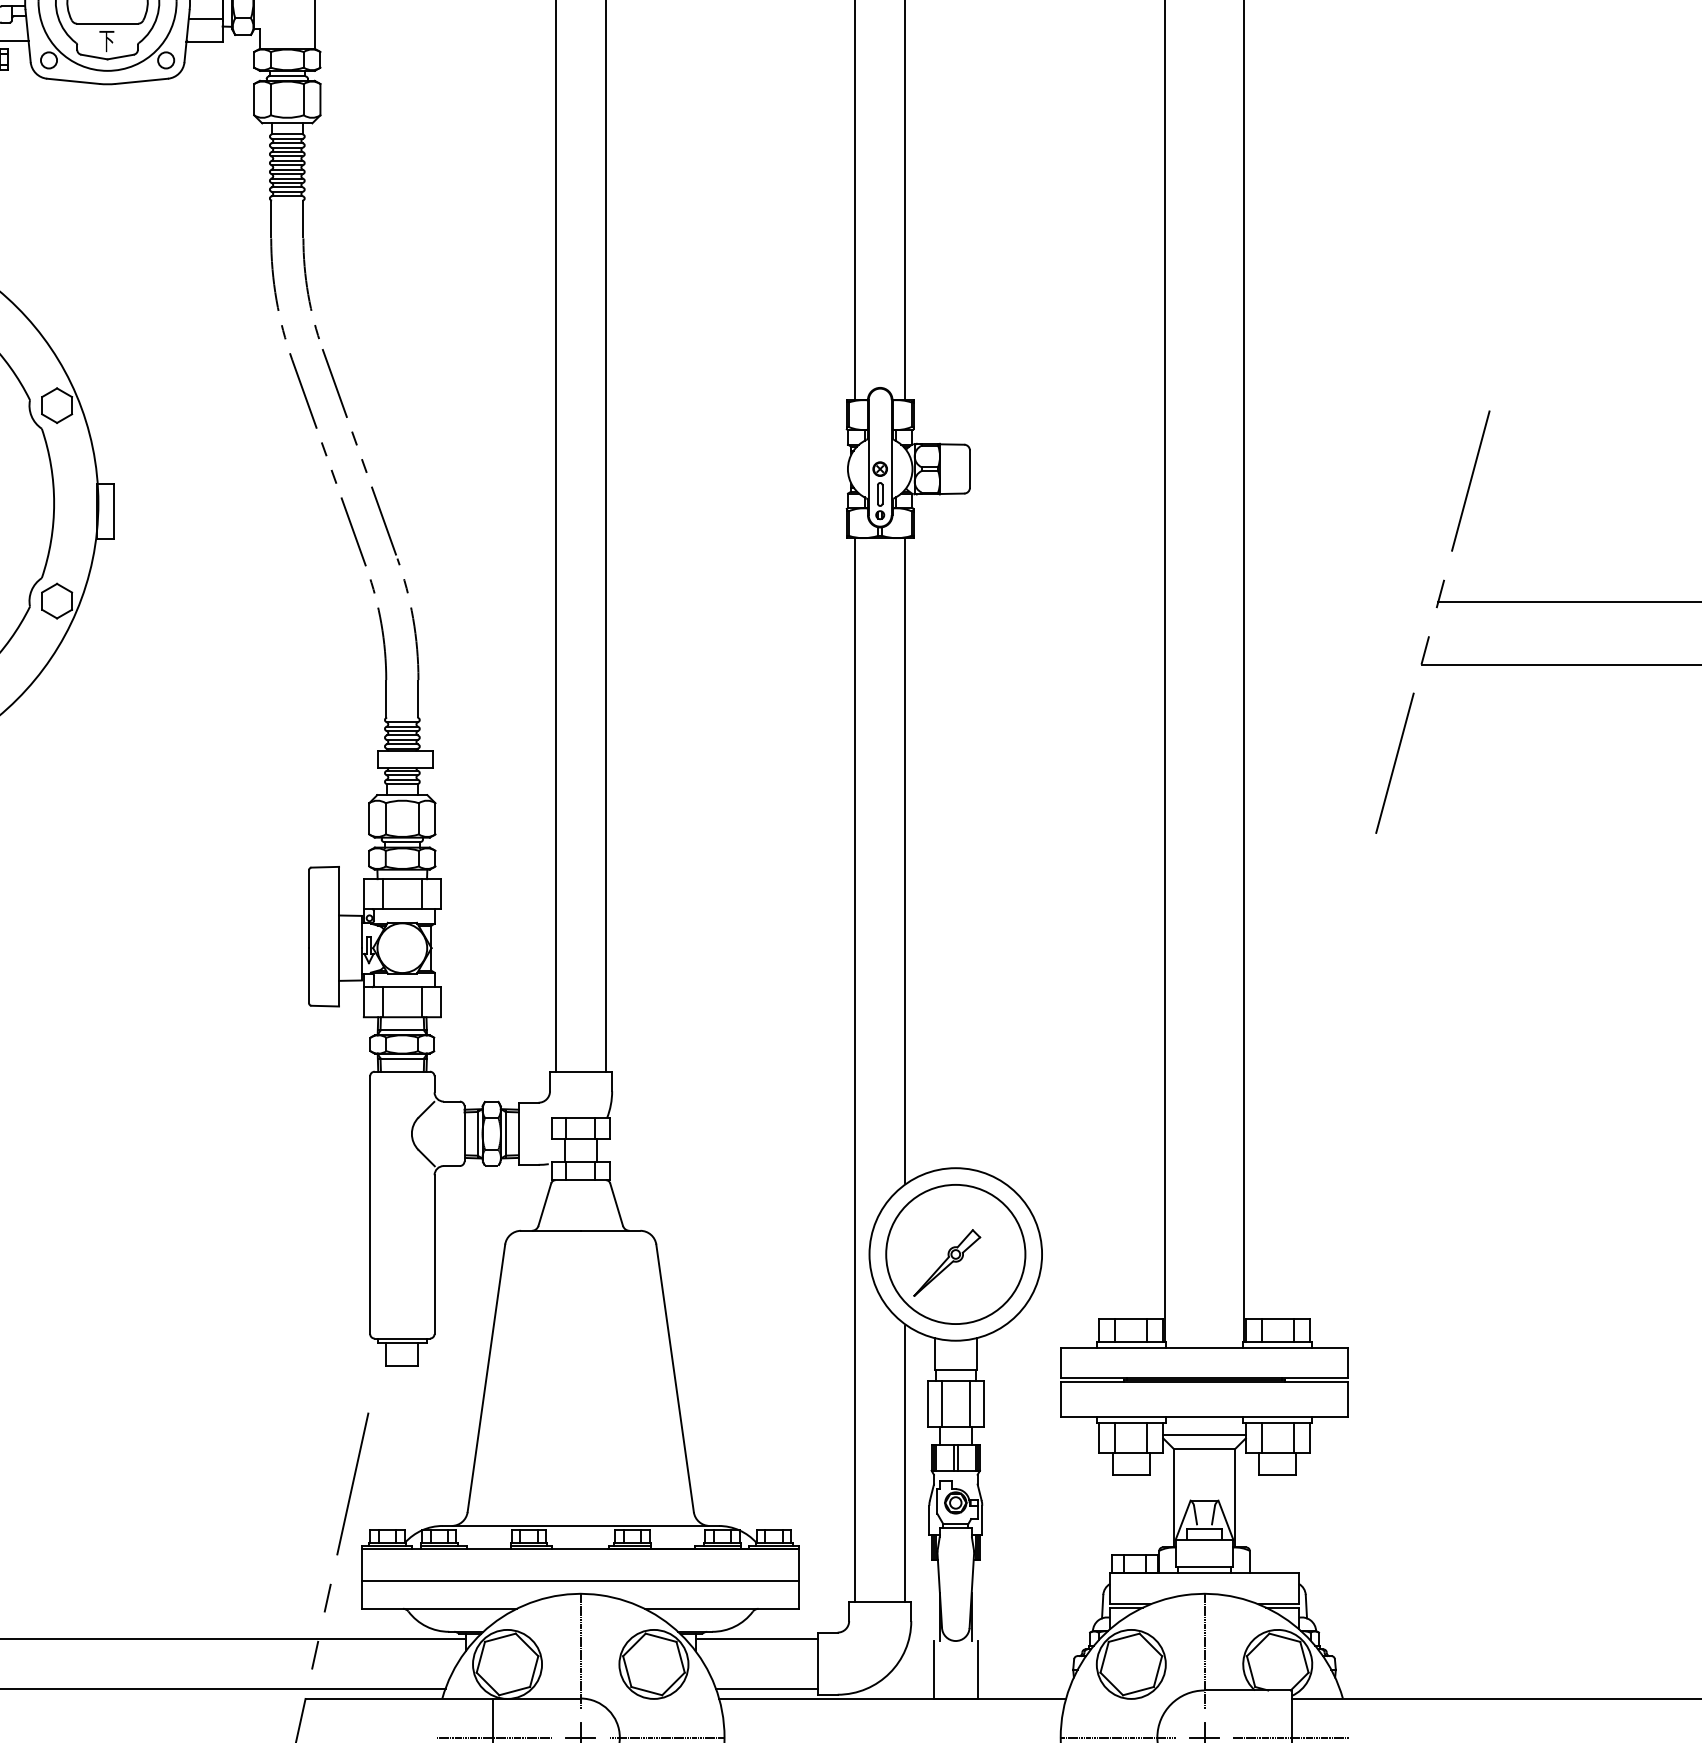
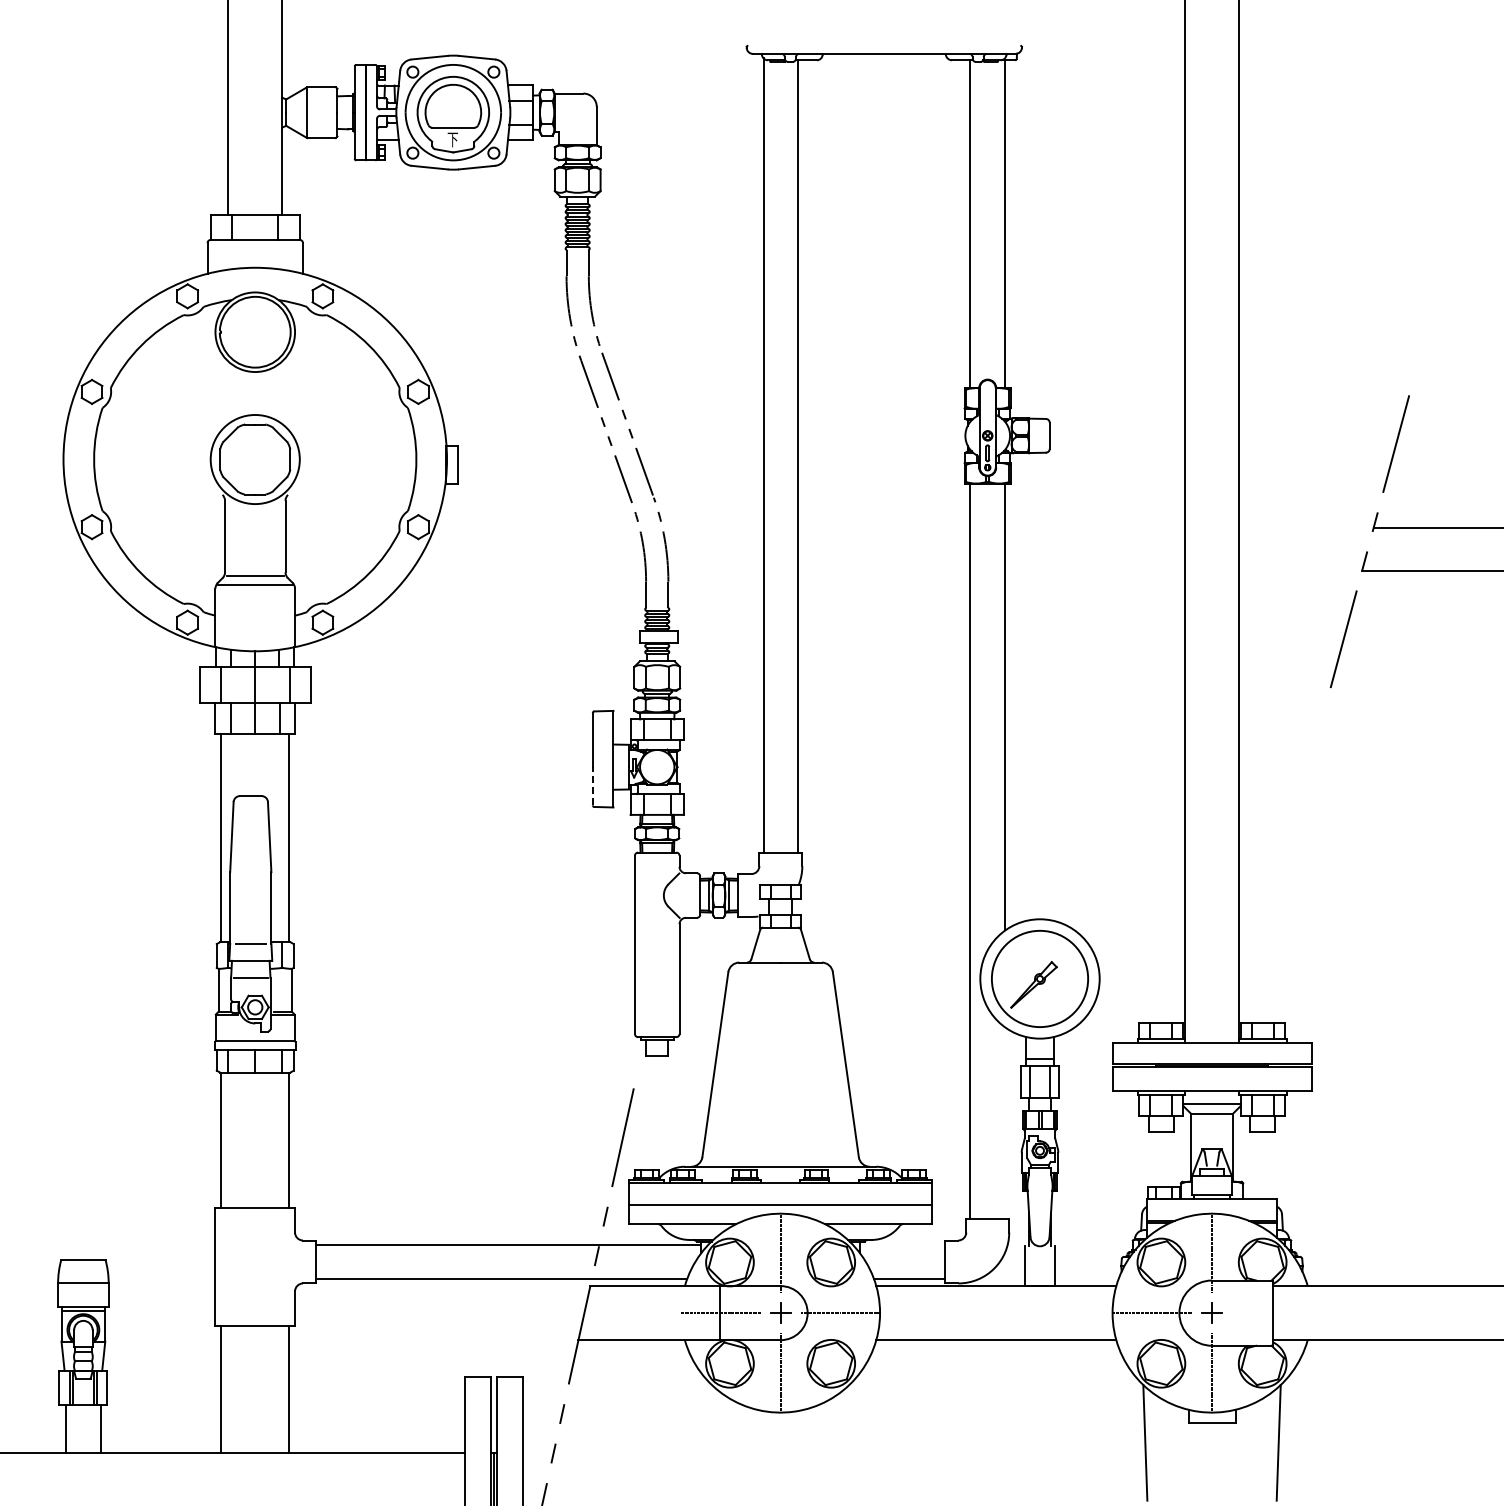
line: (308, 974) -> (592, 785), solid -> dashed
line: (905, 1463) -> (1005, 1123), removed
line: (756, 1638) -> (902, 1244), removed
line: (1290, 1738) -> (1271, 1313), removed

